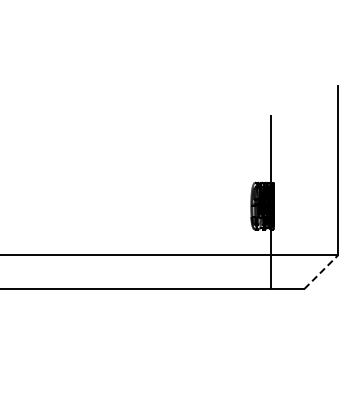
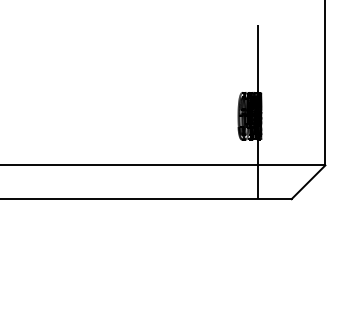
line: (321, 272) -> (308, 182), dashed -> solid

